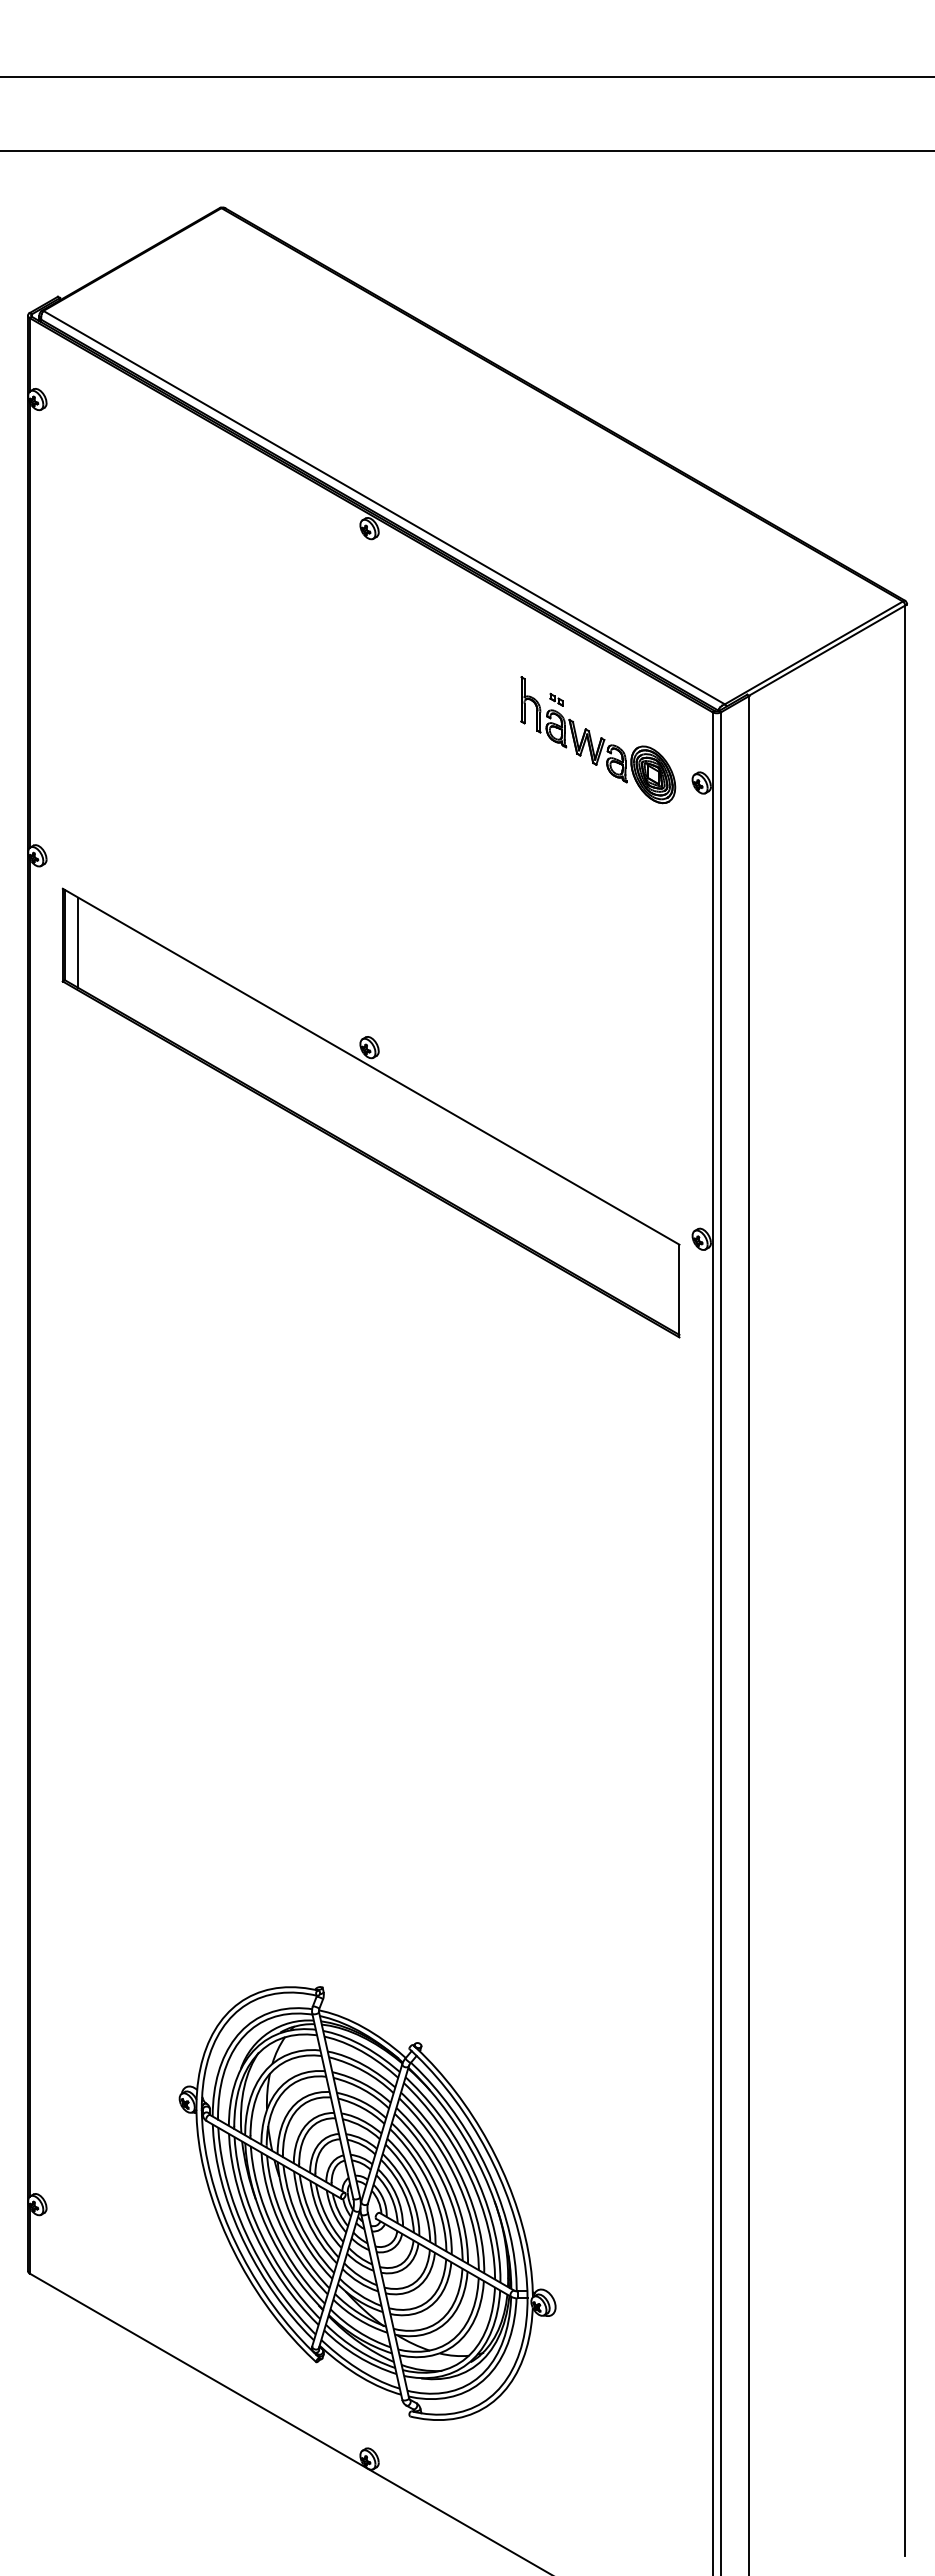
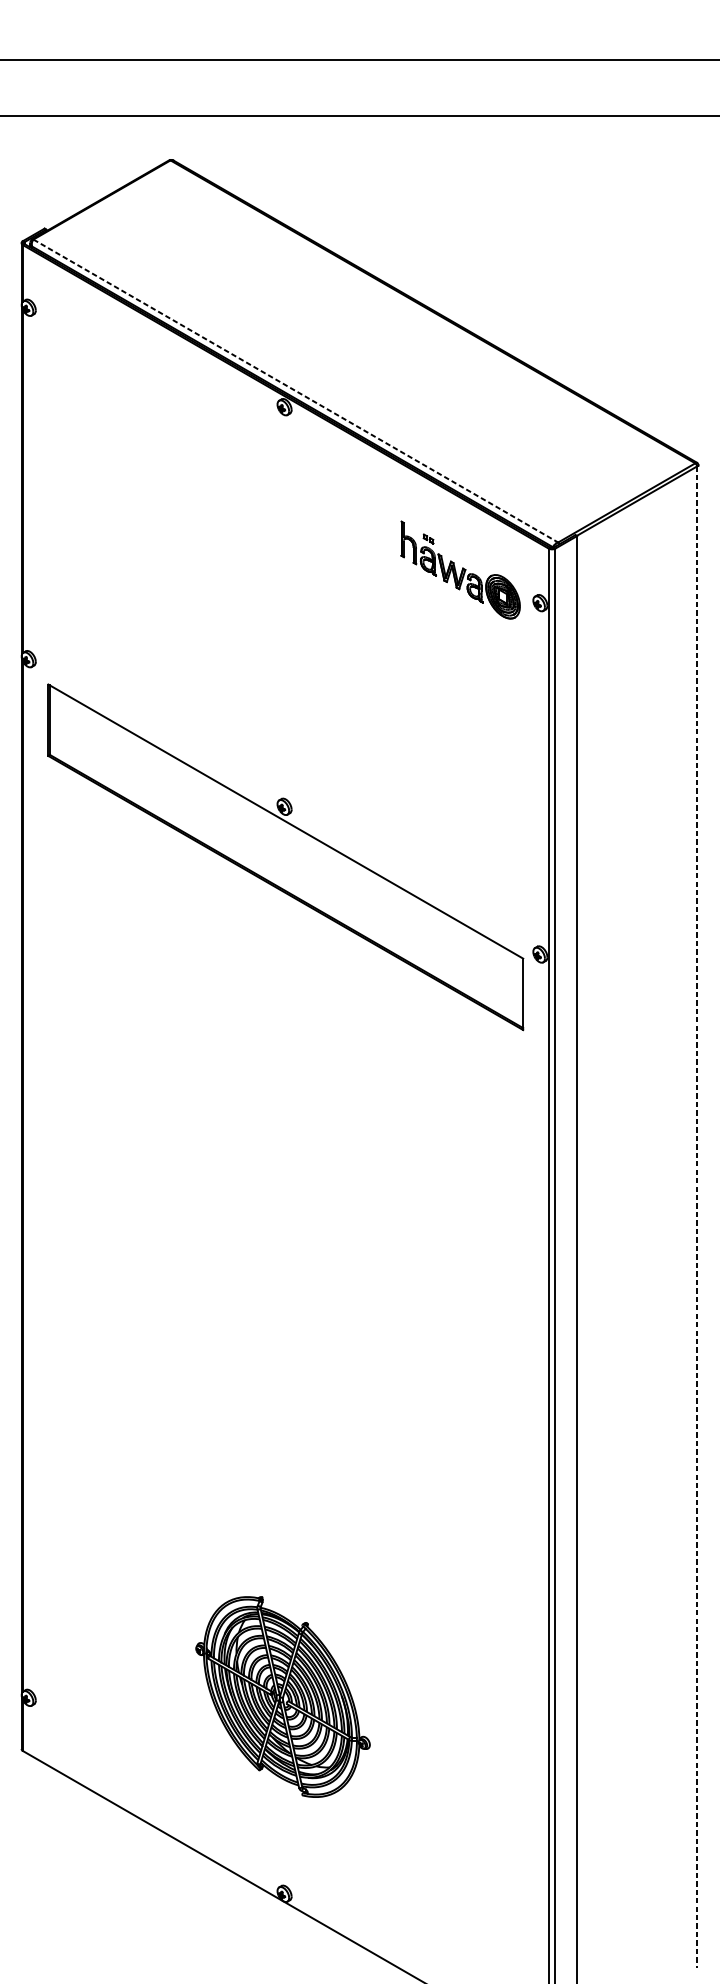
line: (384, 507) -> (296, 390), solid -> dashed
line: (78, 942) -> (60, 725), removed
line: (905, 1581) -> (697, 1218), solid -> dashed
part: (367, 2203) -> (282, 1697), size x0.6

